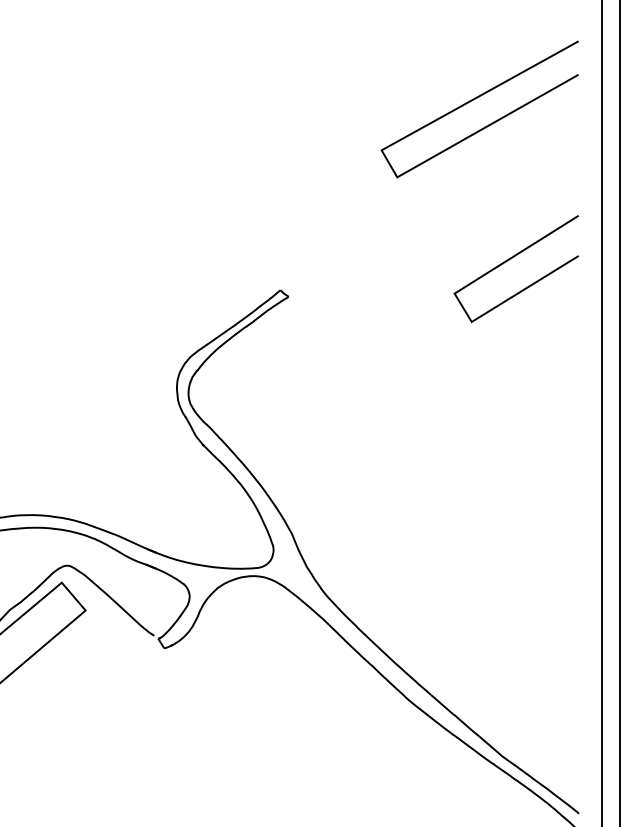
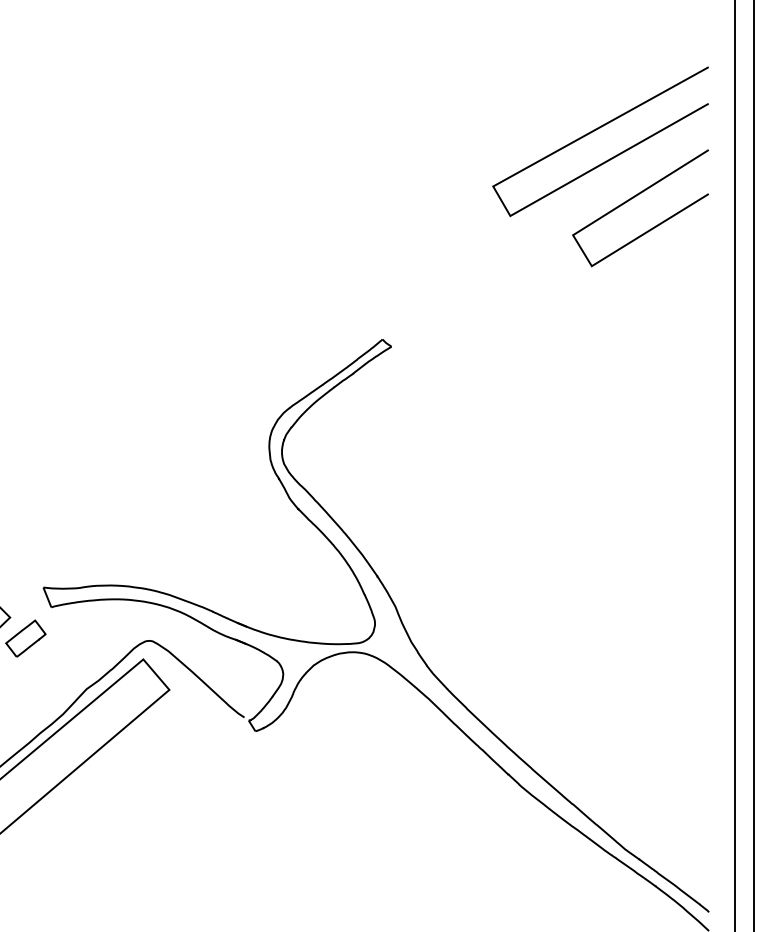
curve: (511, 259) -> (635, 197), moved

